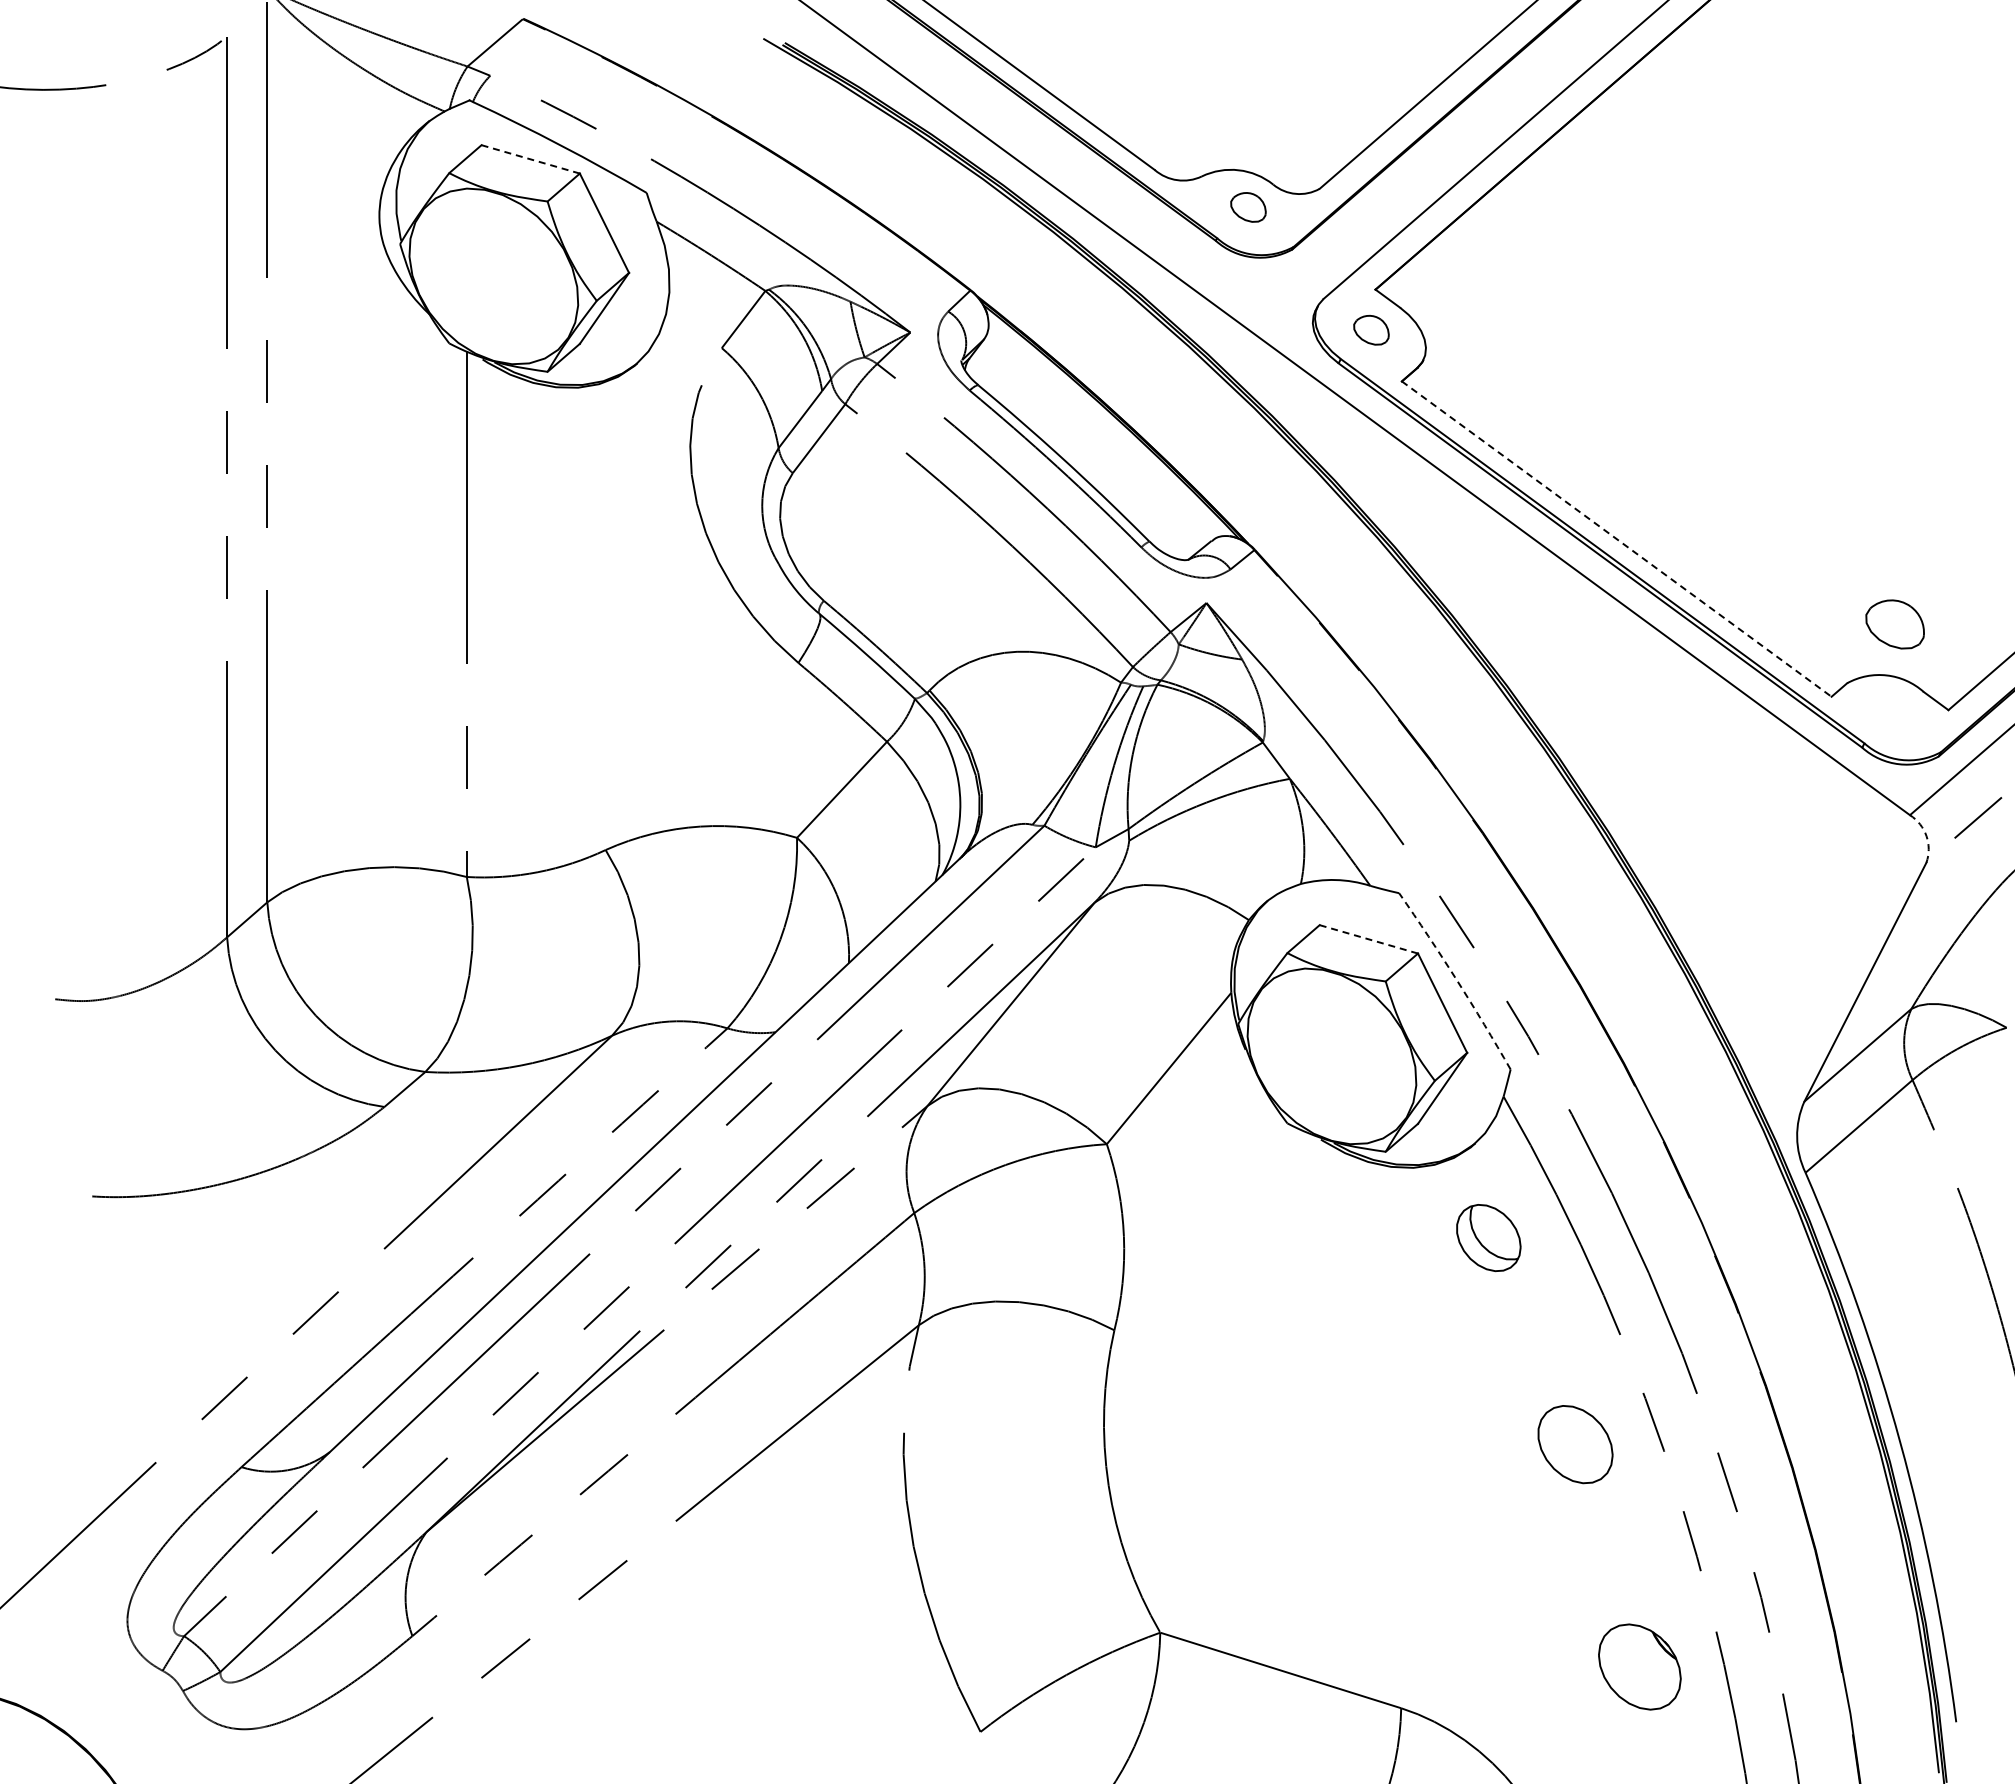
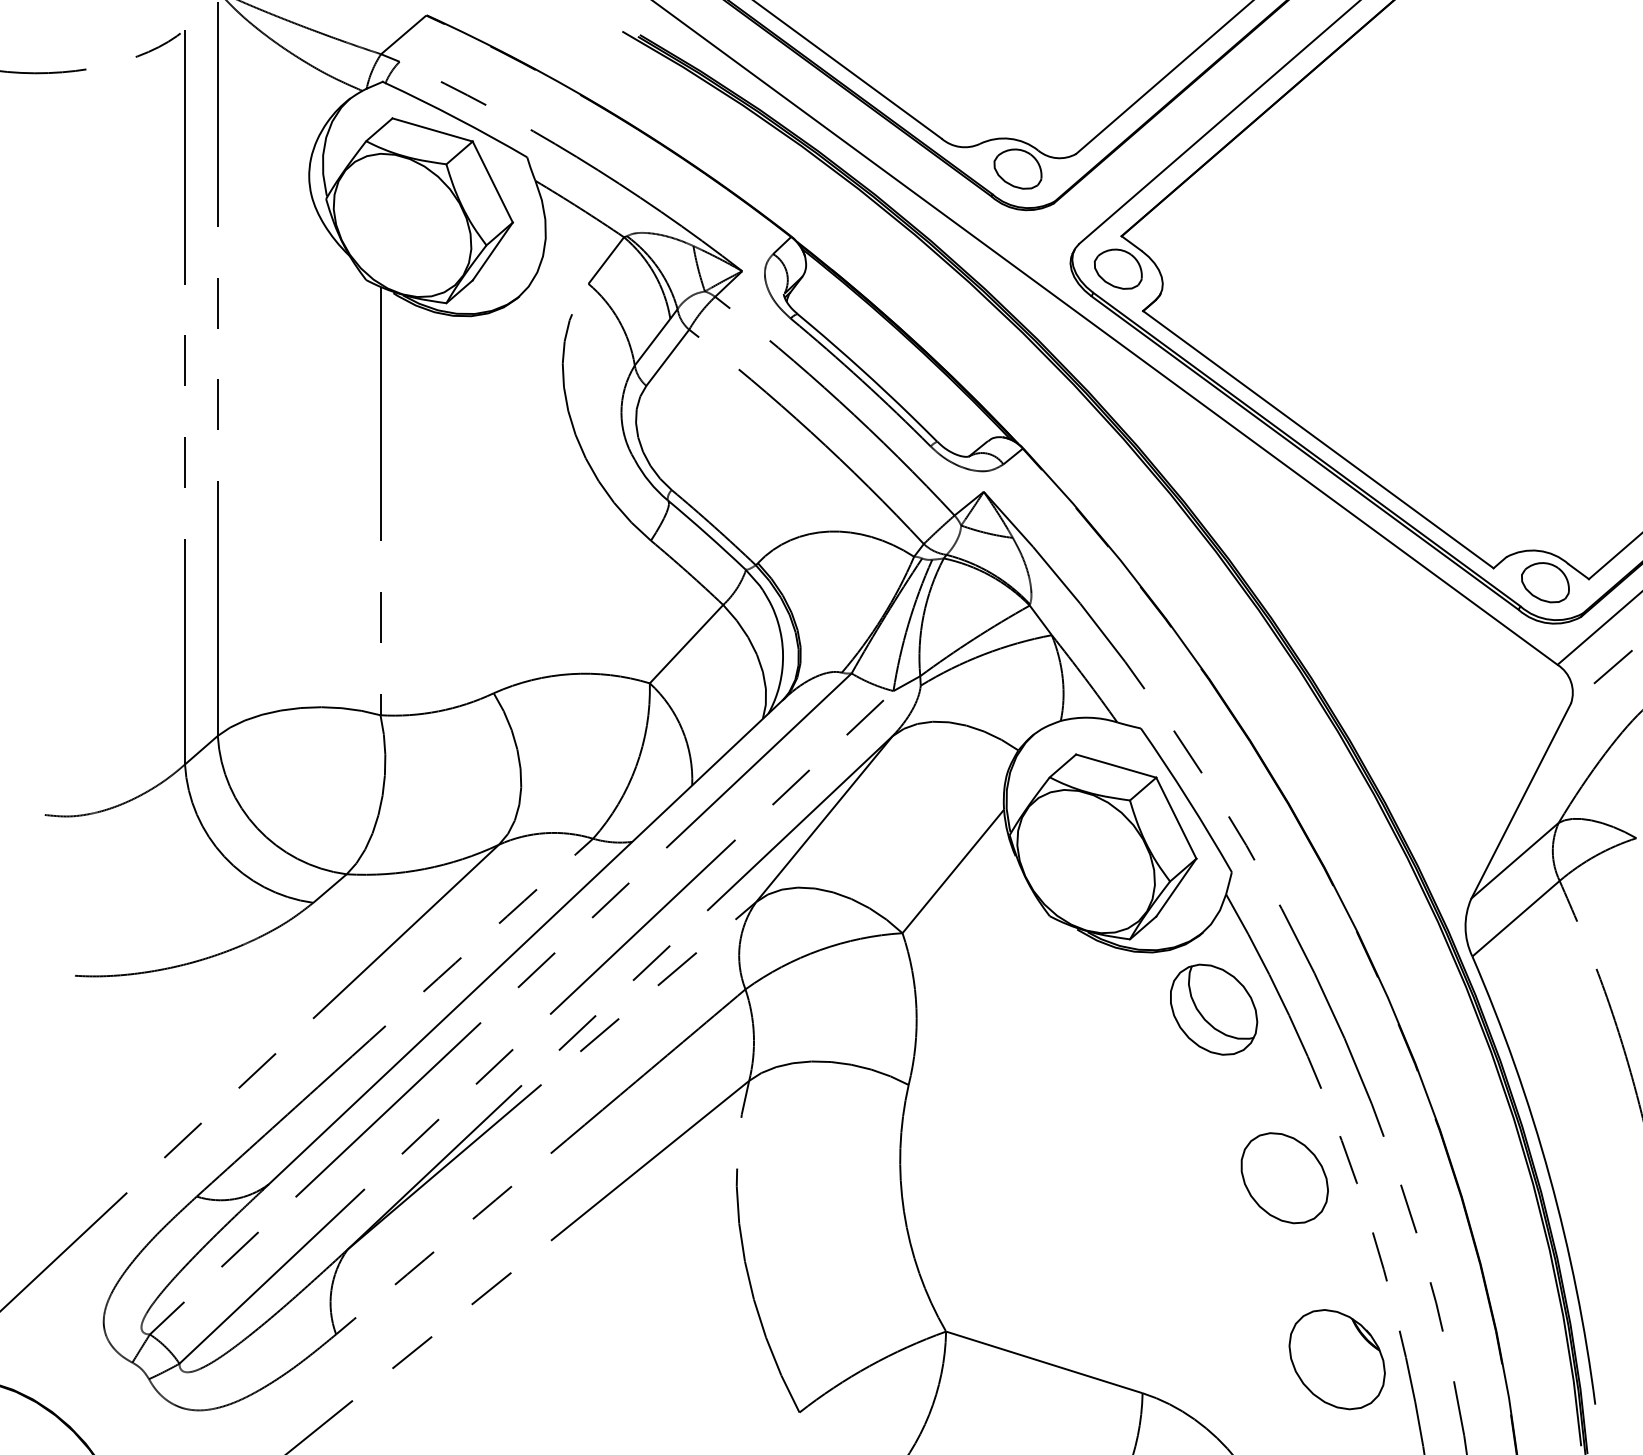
line: (531, 159) -> (433, 130), dashed -> solid
part: (1248, 207) -> (1018, 169), size x1.67
part: (1371, 330) -> (1118, 269), size x1.67
line: (1616, 539) -> (1318, 440), dashed -> solid
part: (1894, 624) -> (1544, 582), moved
arc: (1926, 836) -> (1571, 682), dashed -> solid
line: (1369, 939) -> (1116, 766), dashed -> solid
arc: (1456, 980) -> (1187, 799), dashed -> solid
part: (1488, 1237) -> (1213, 1009), size x1.67
part: (1575, 1444) -> (1284, 1178), size x1.43
part: (1639, 1666) -> (1336, 1359), size x1.43

